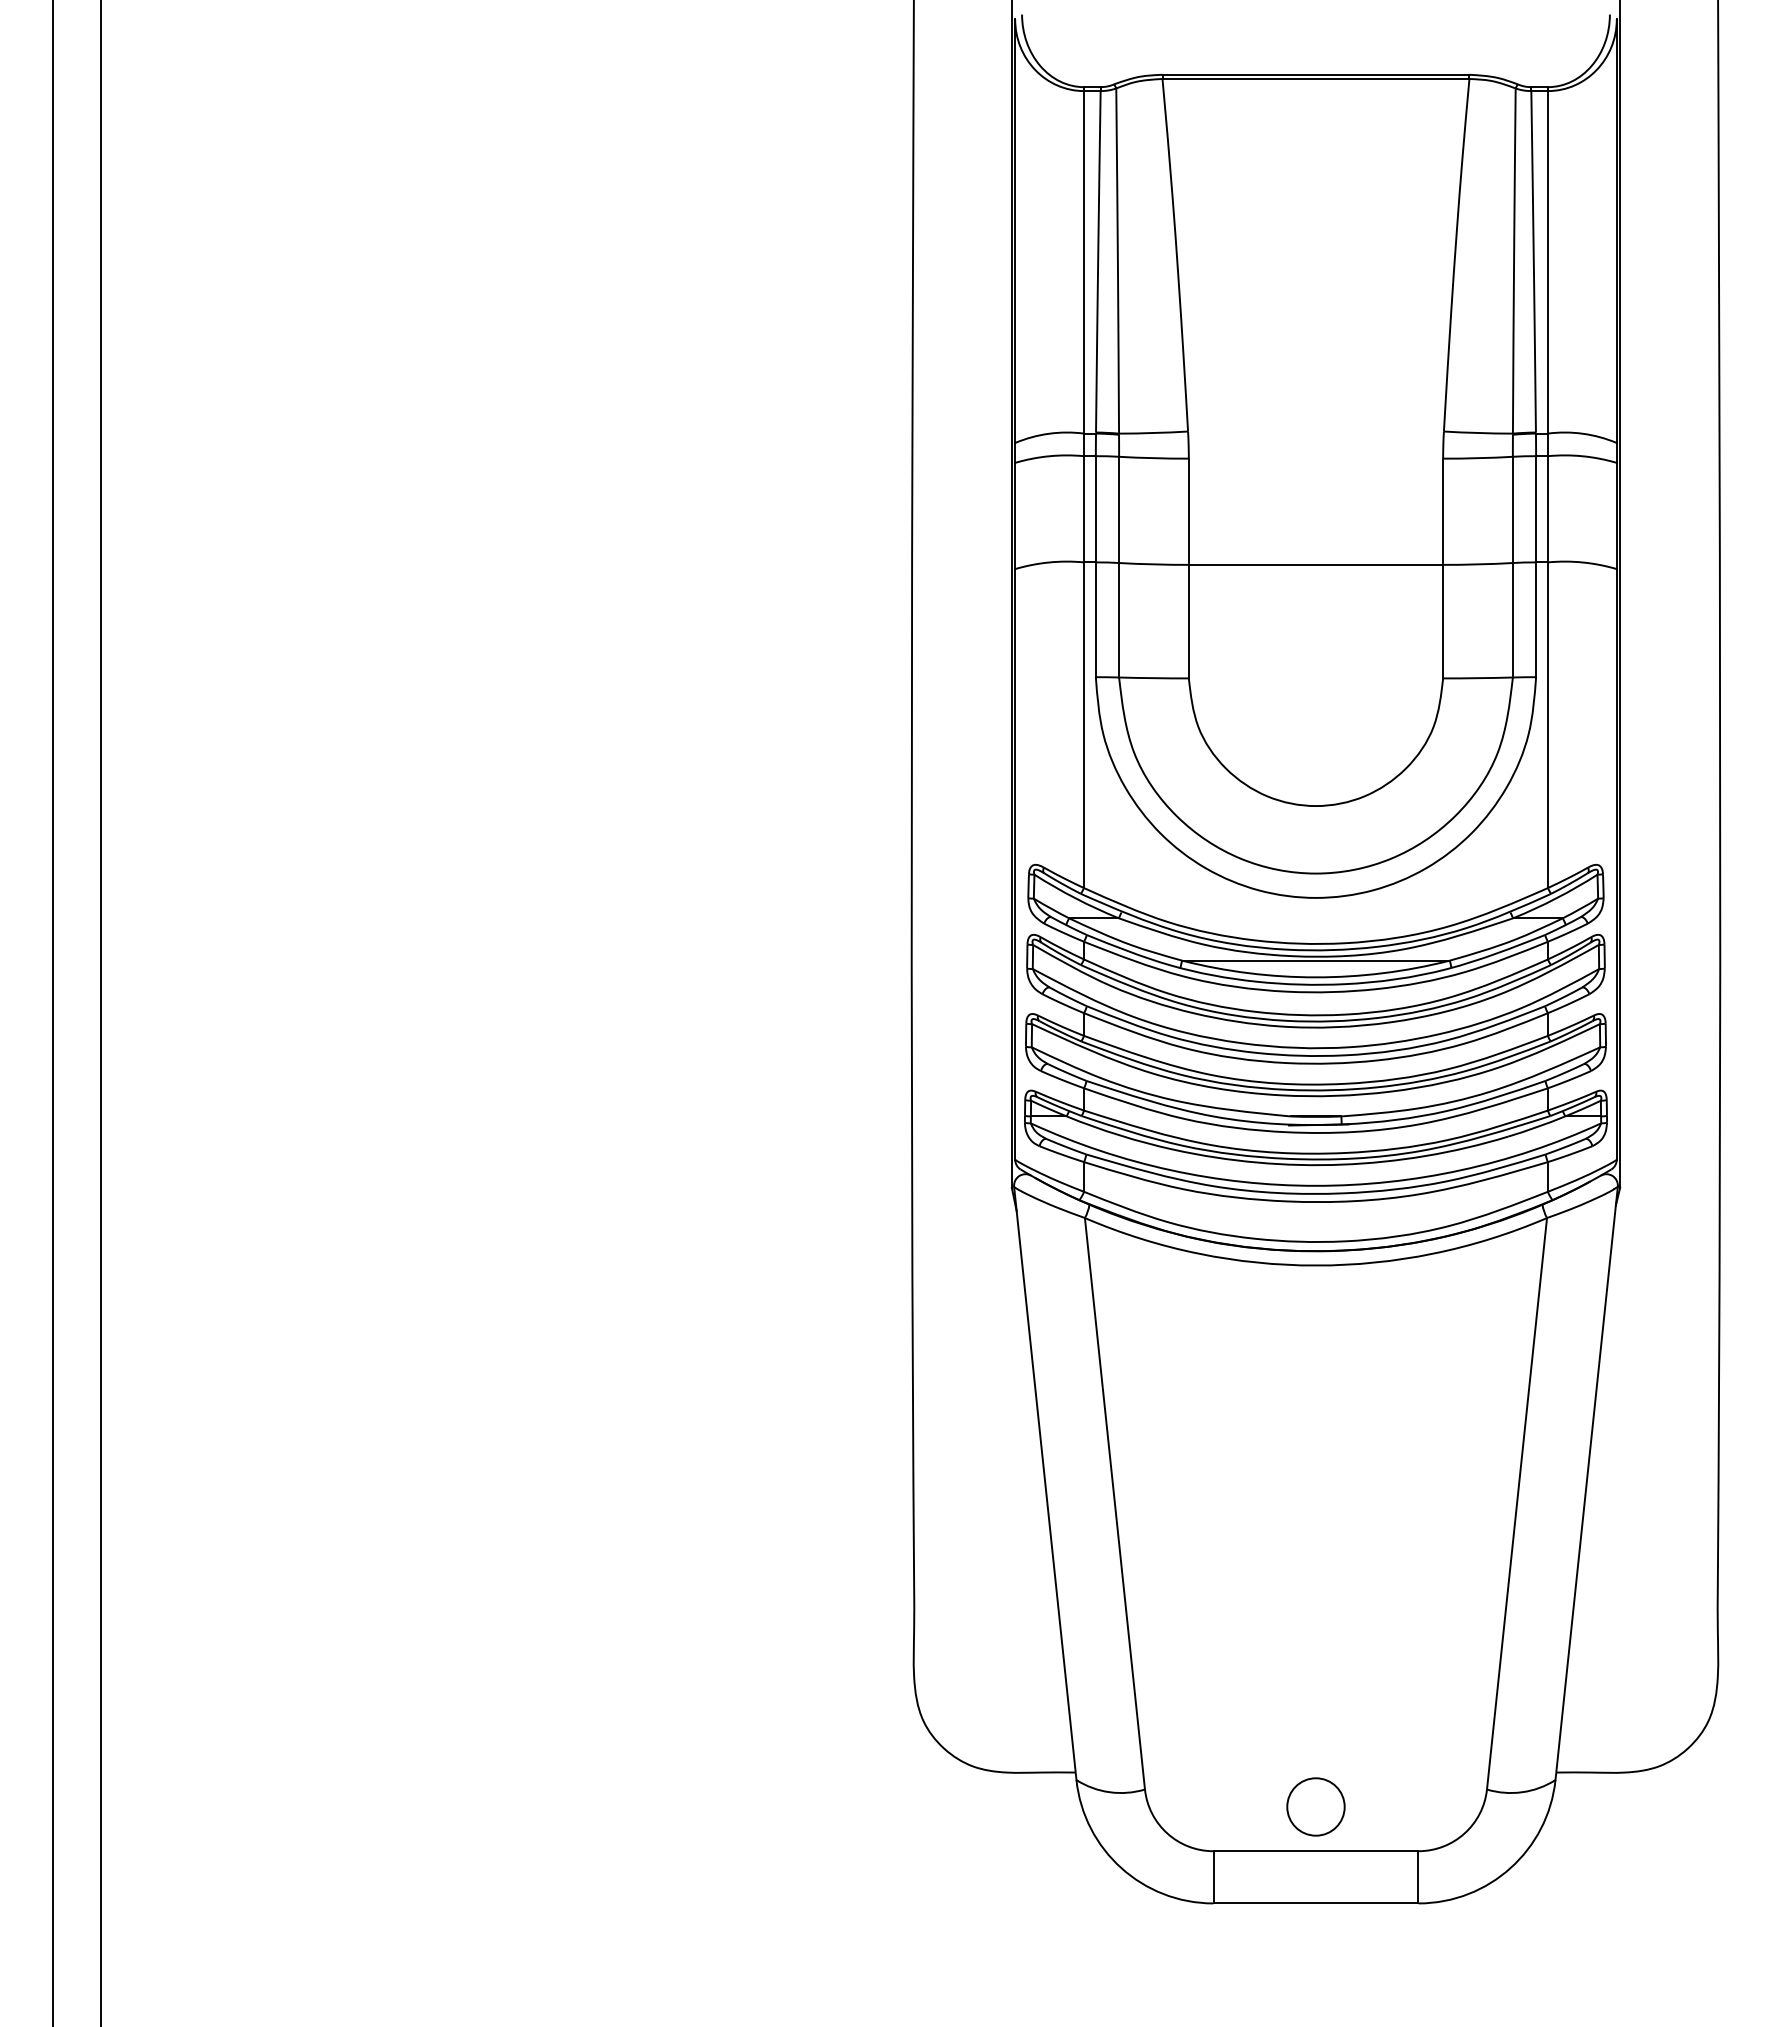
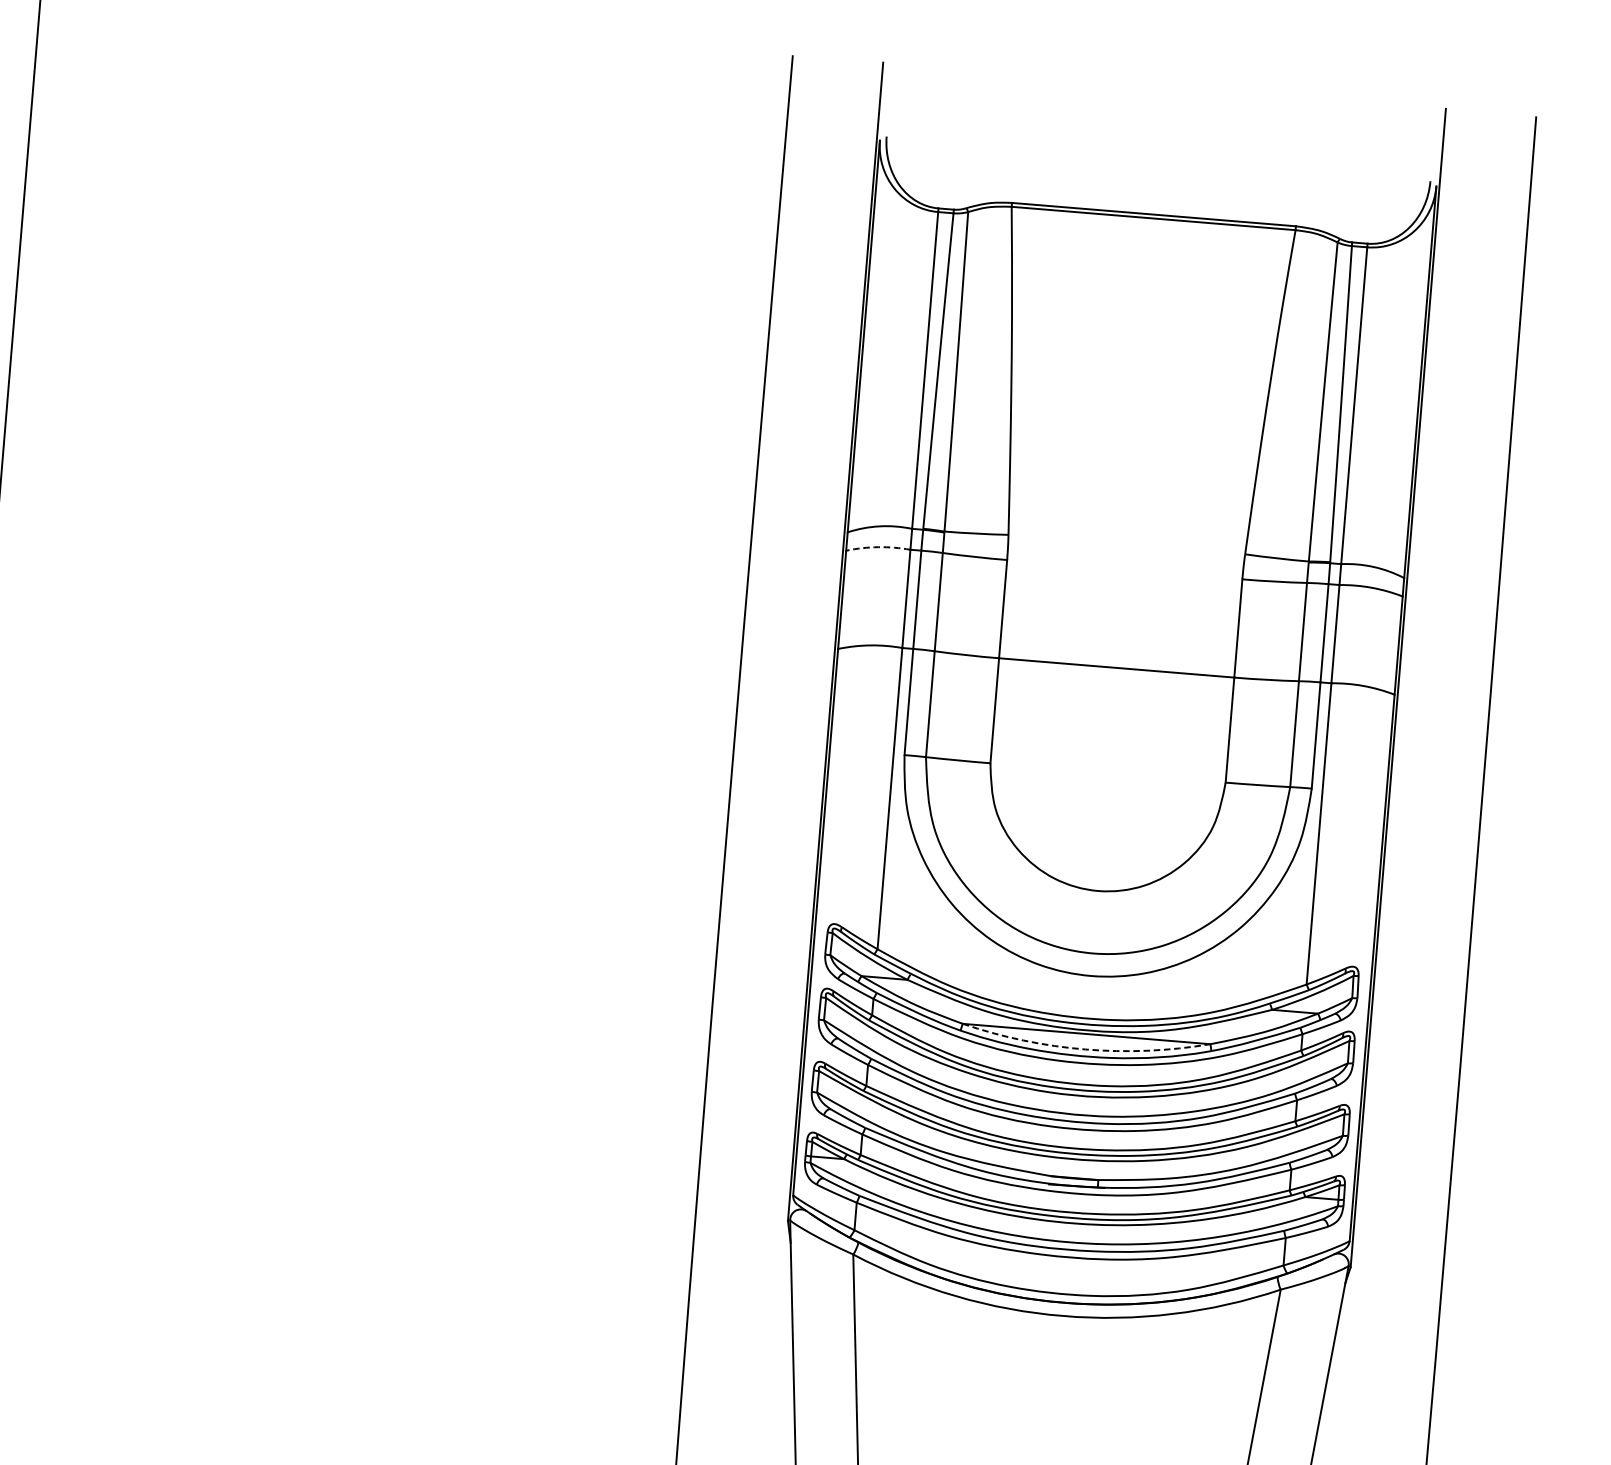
arc: (1049, 456) -> (878, 547), solid -> dashed
arc: (1315, 977) -> (1084, 1049), solid -> dashed

